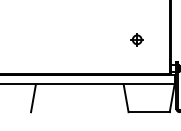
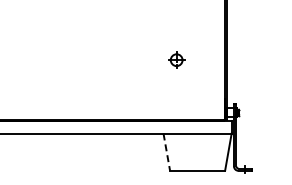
part: (137, 39) -> (176, 59), moved
line: (33, 97) -> (42, 151), removed
line: (125, 98) -> (166, 152), solid -> dashed

